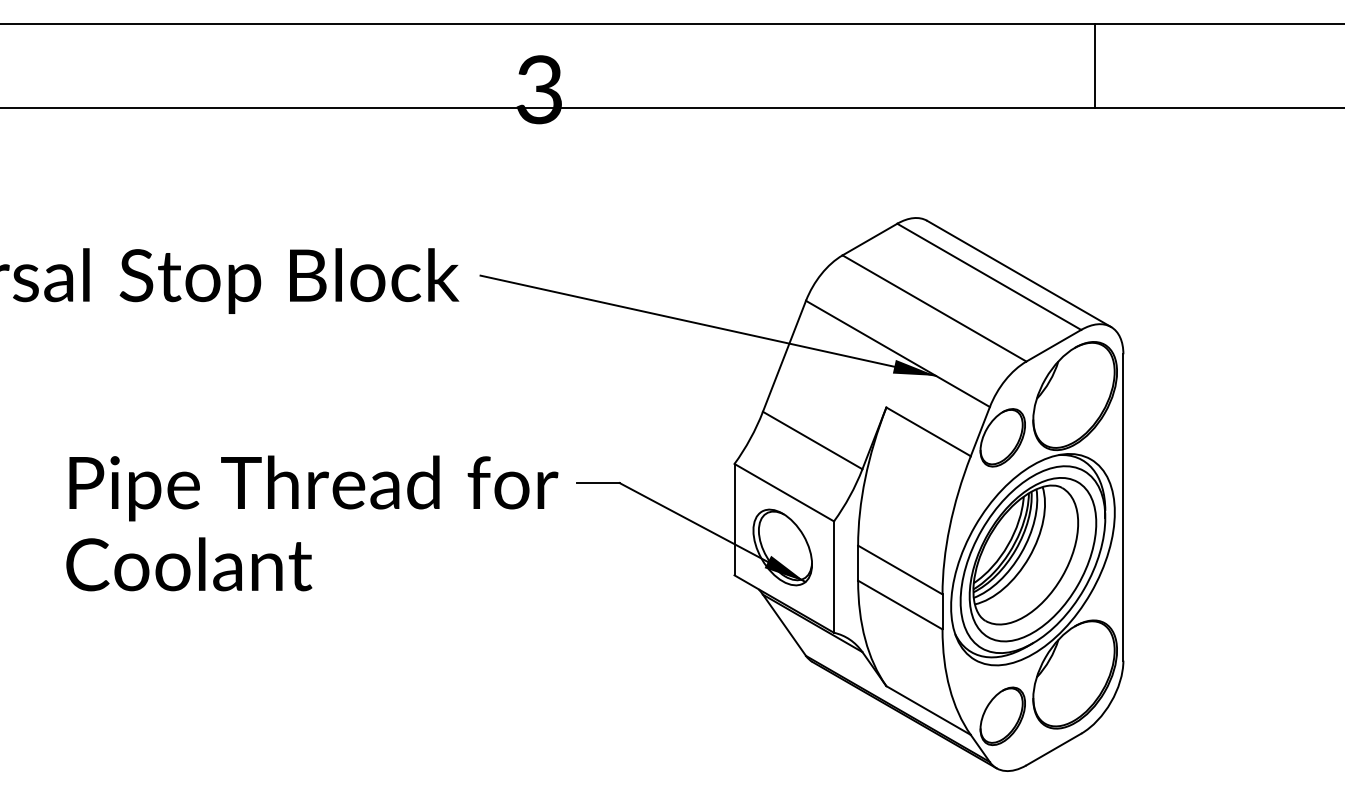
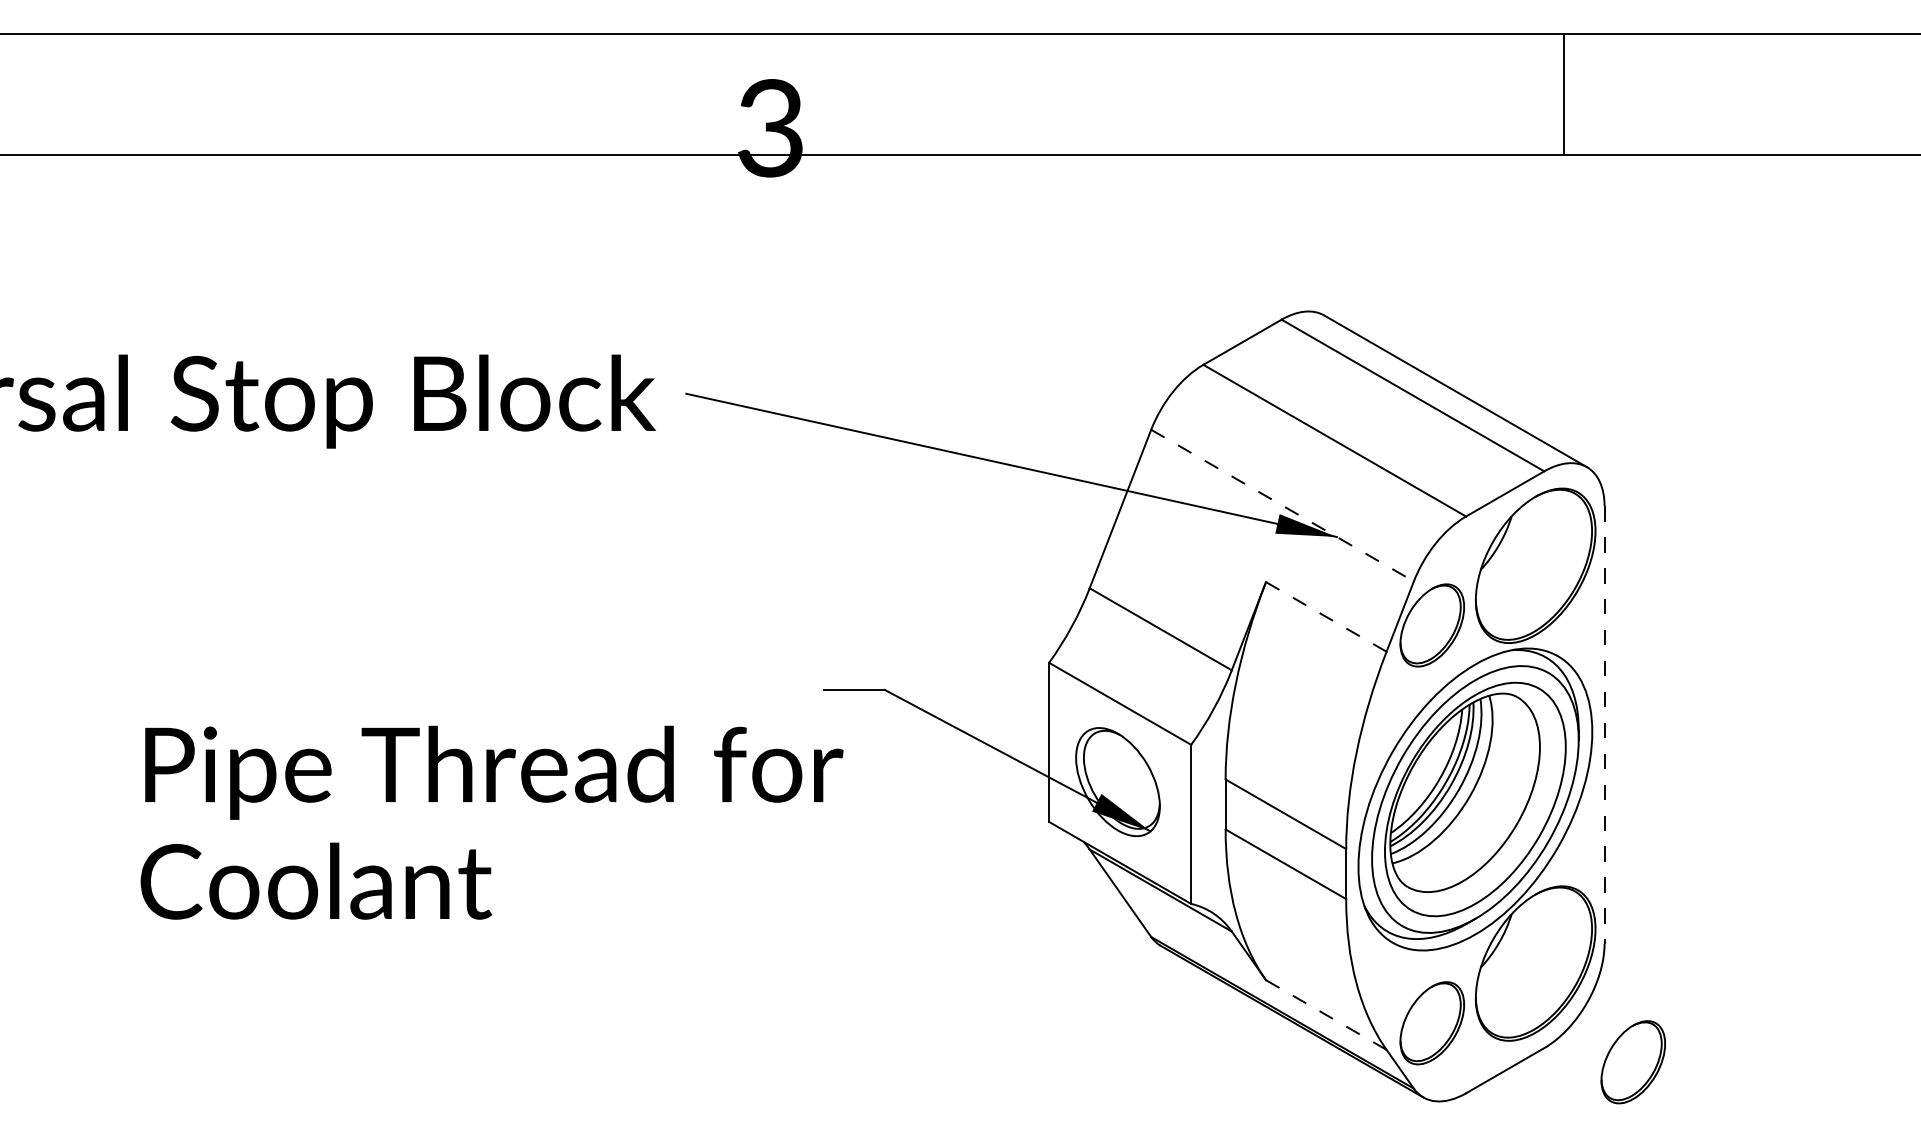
line: (897, 353) -> (1282, 505), solid -> dashed
line: (928, 431) -> (1326, 616), solid -> dashed
line: (1123, 507) -> (1604, 724), solid -> dashed
text: (311, 523) -> (491, 822), moved
line: (928, 710) -> (1326, 1015), solid -> dashed
part: (1142, 743) -> (1632, 1062), added

